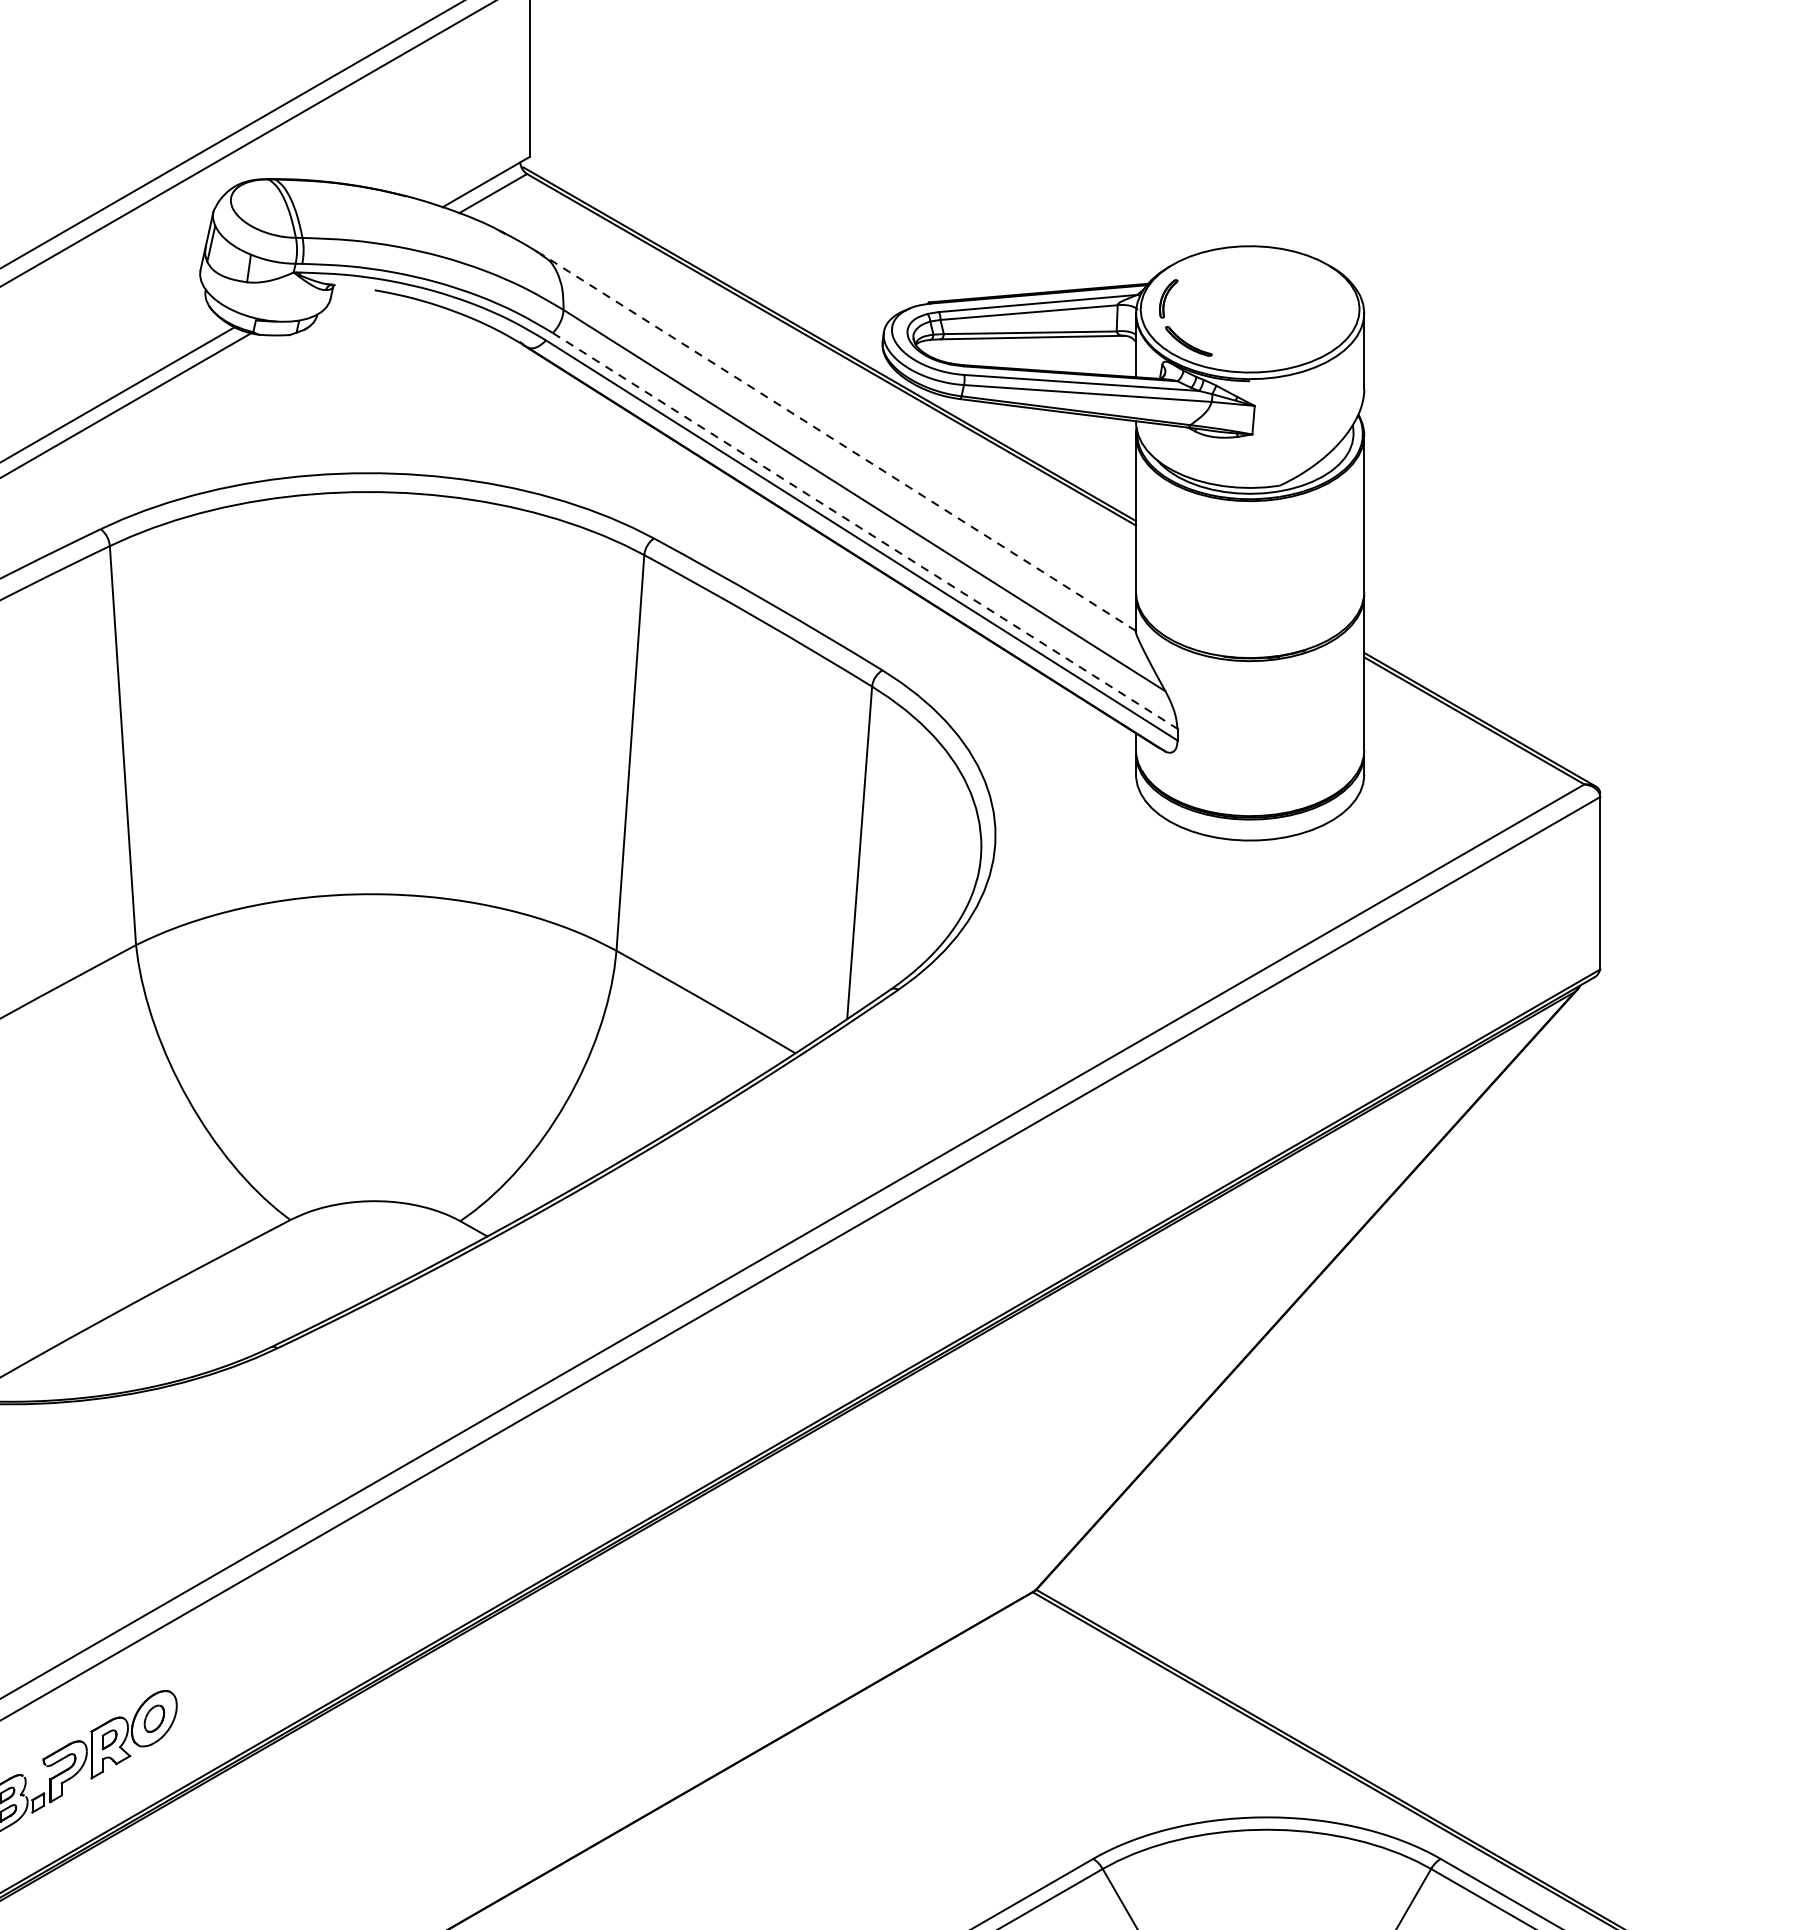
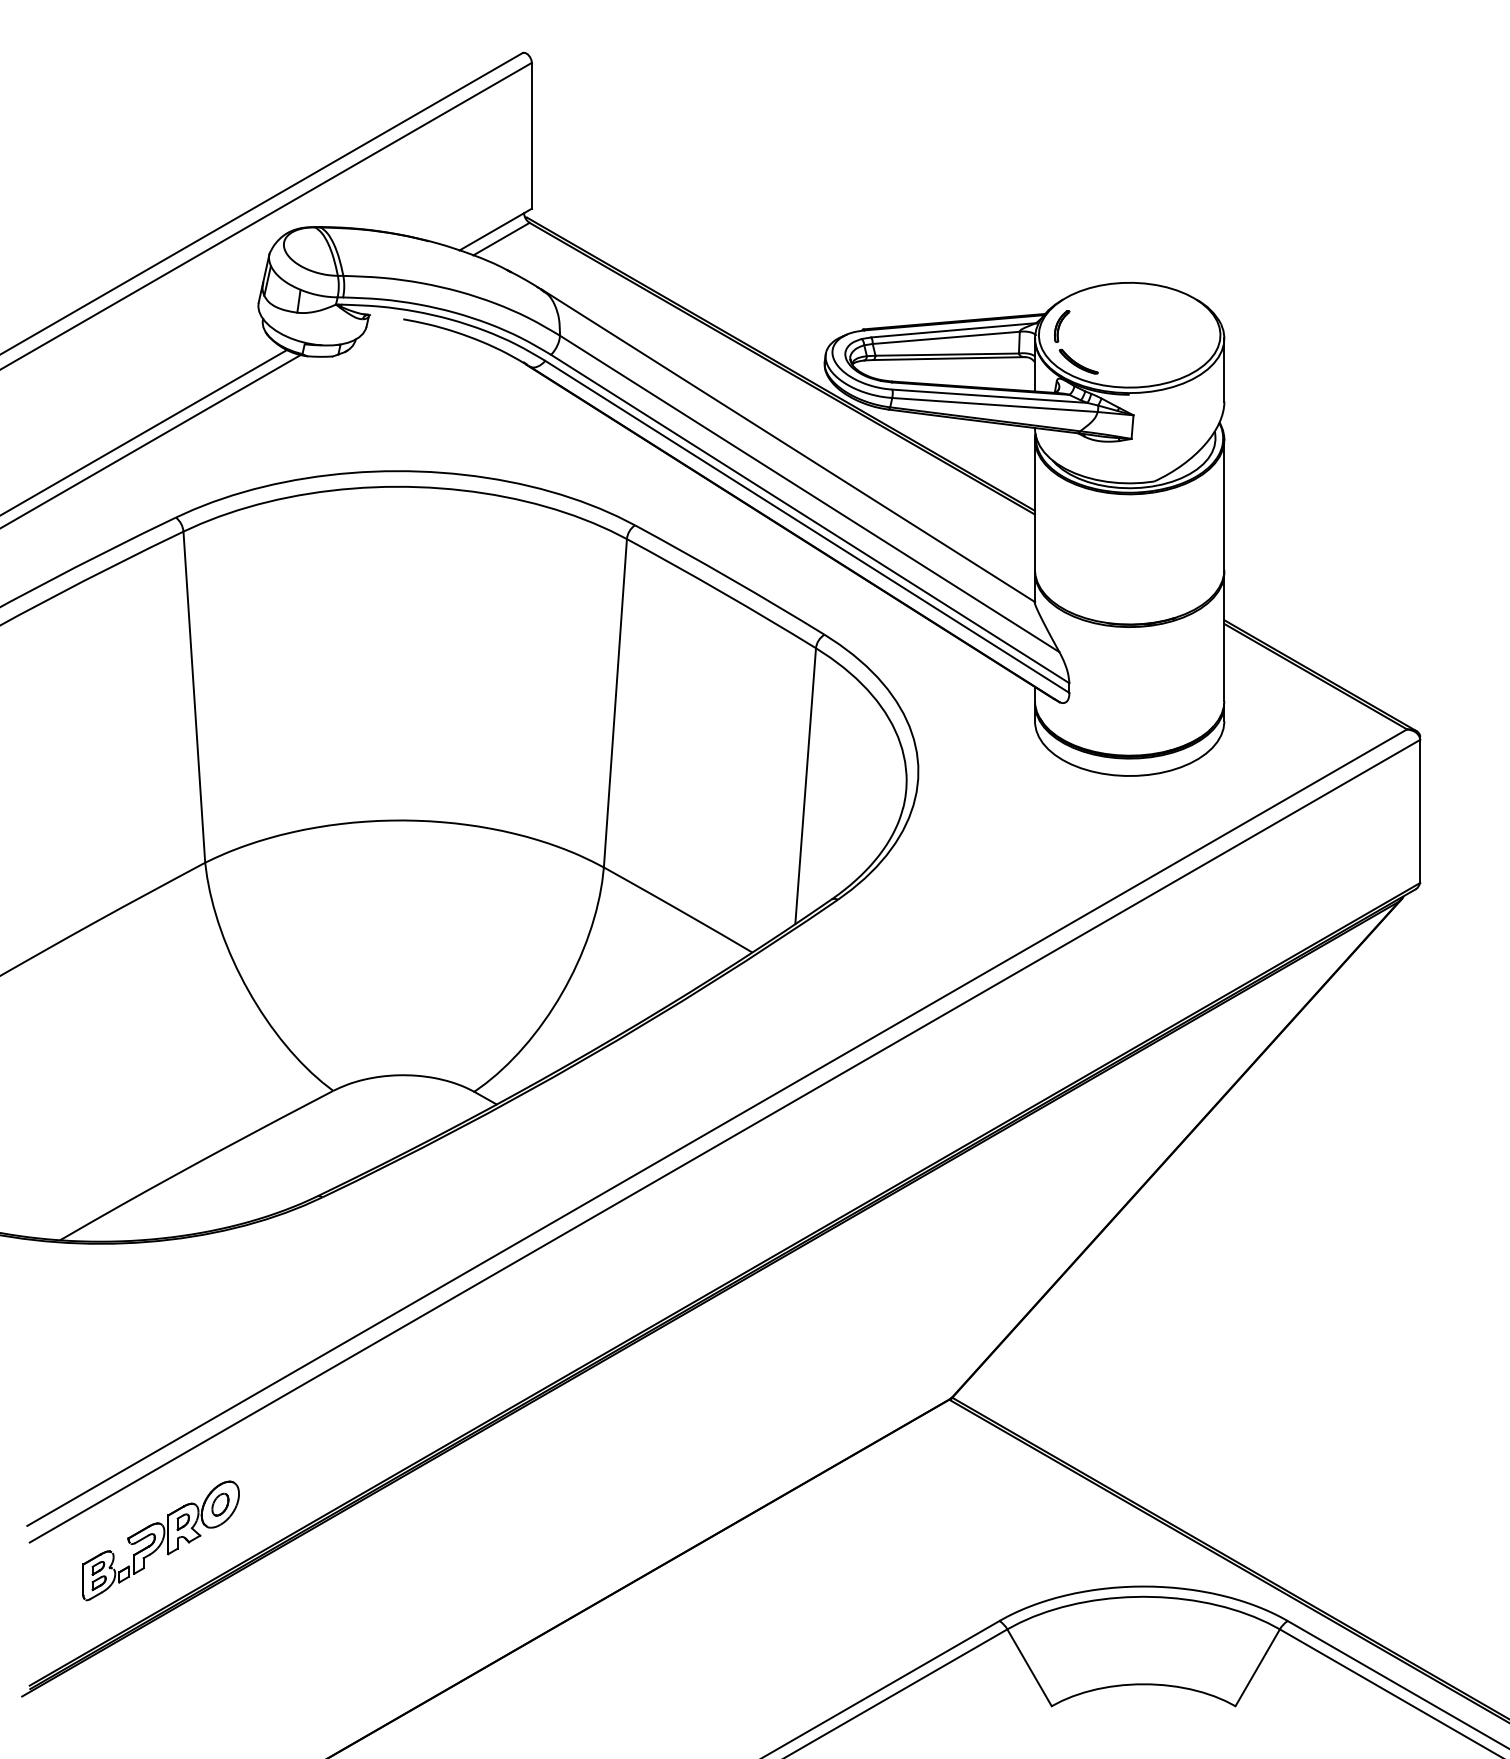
line: (837, 442) -> (787, 445), dashed -> solid
line: (865, 531) -> (810, 519), dashed -> solid

